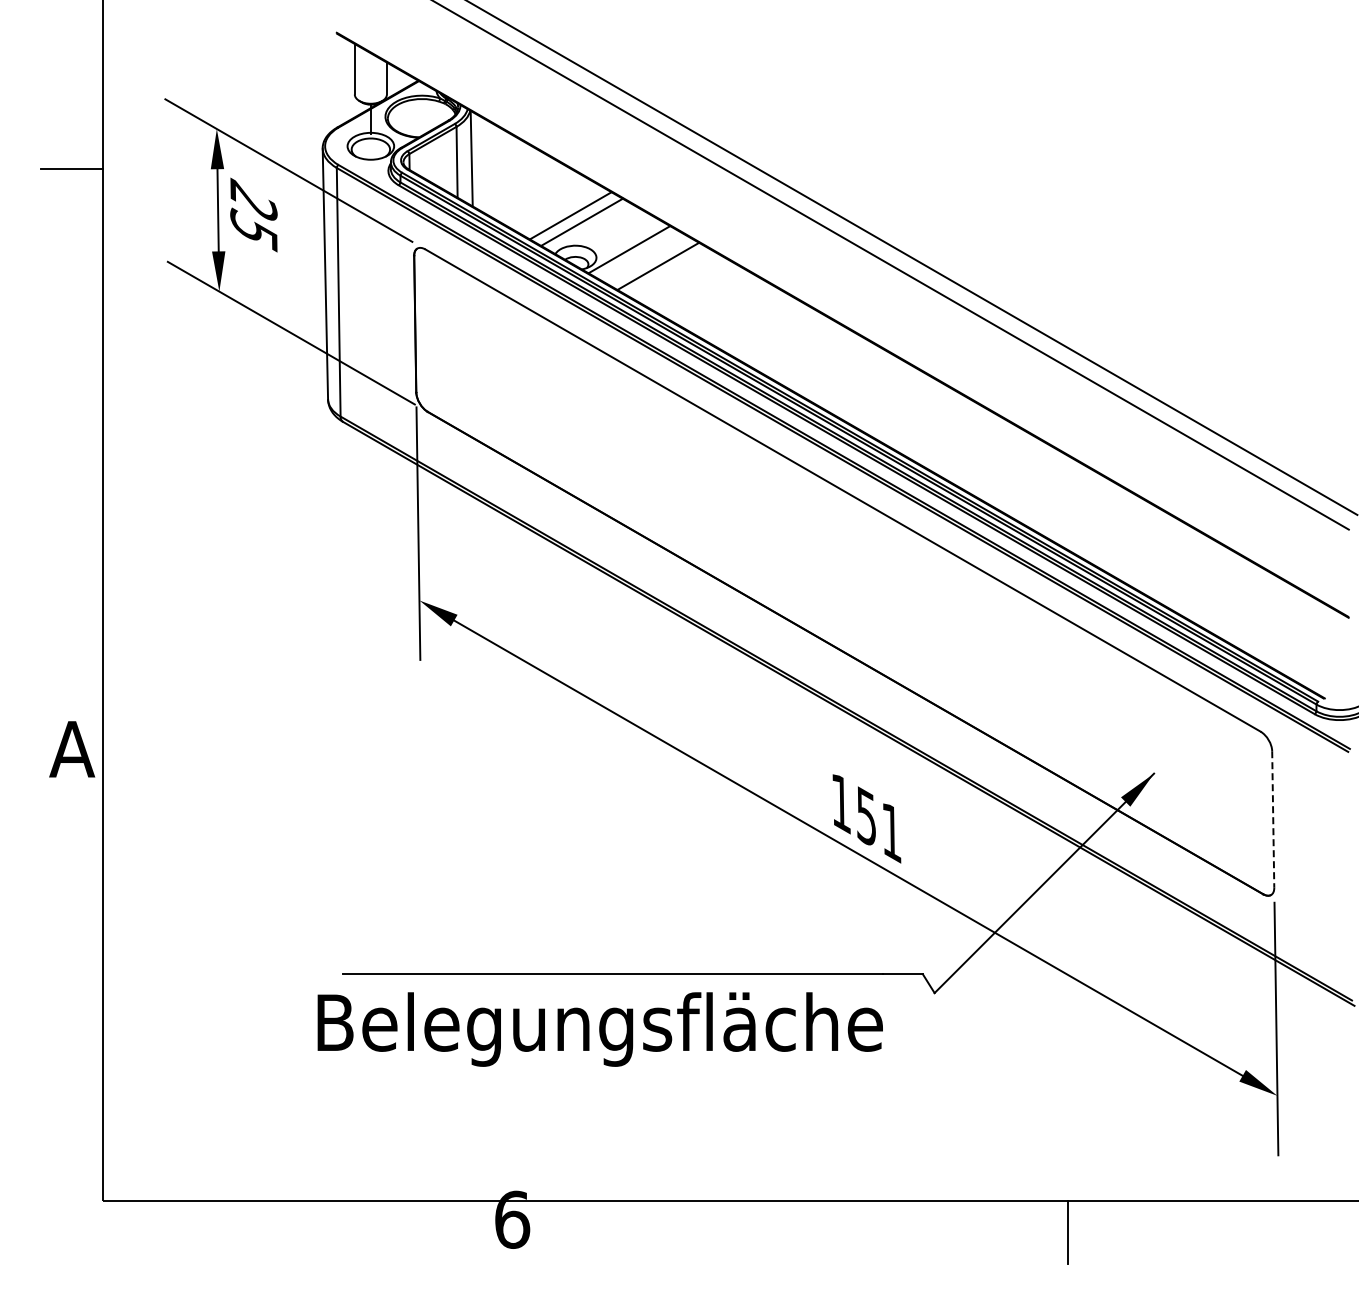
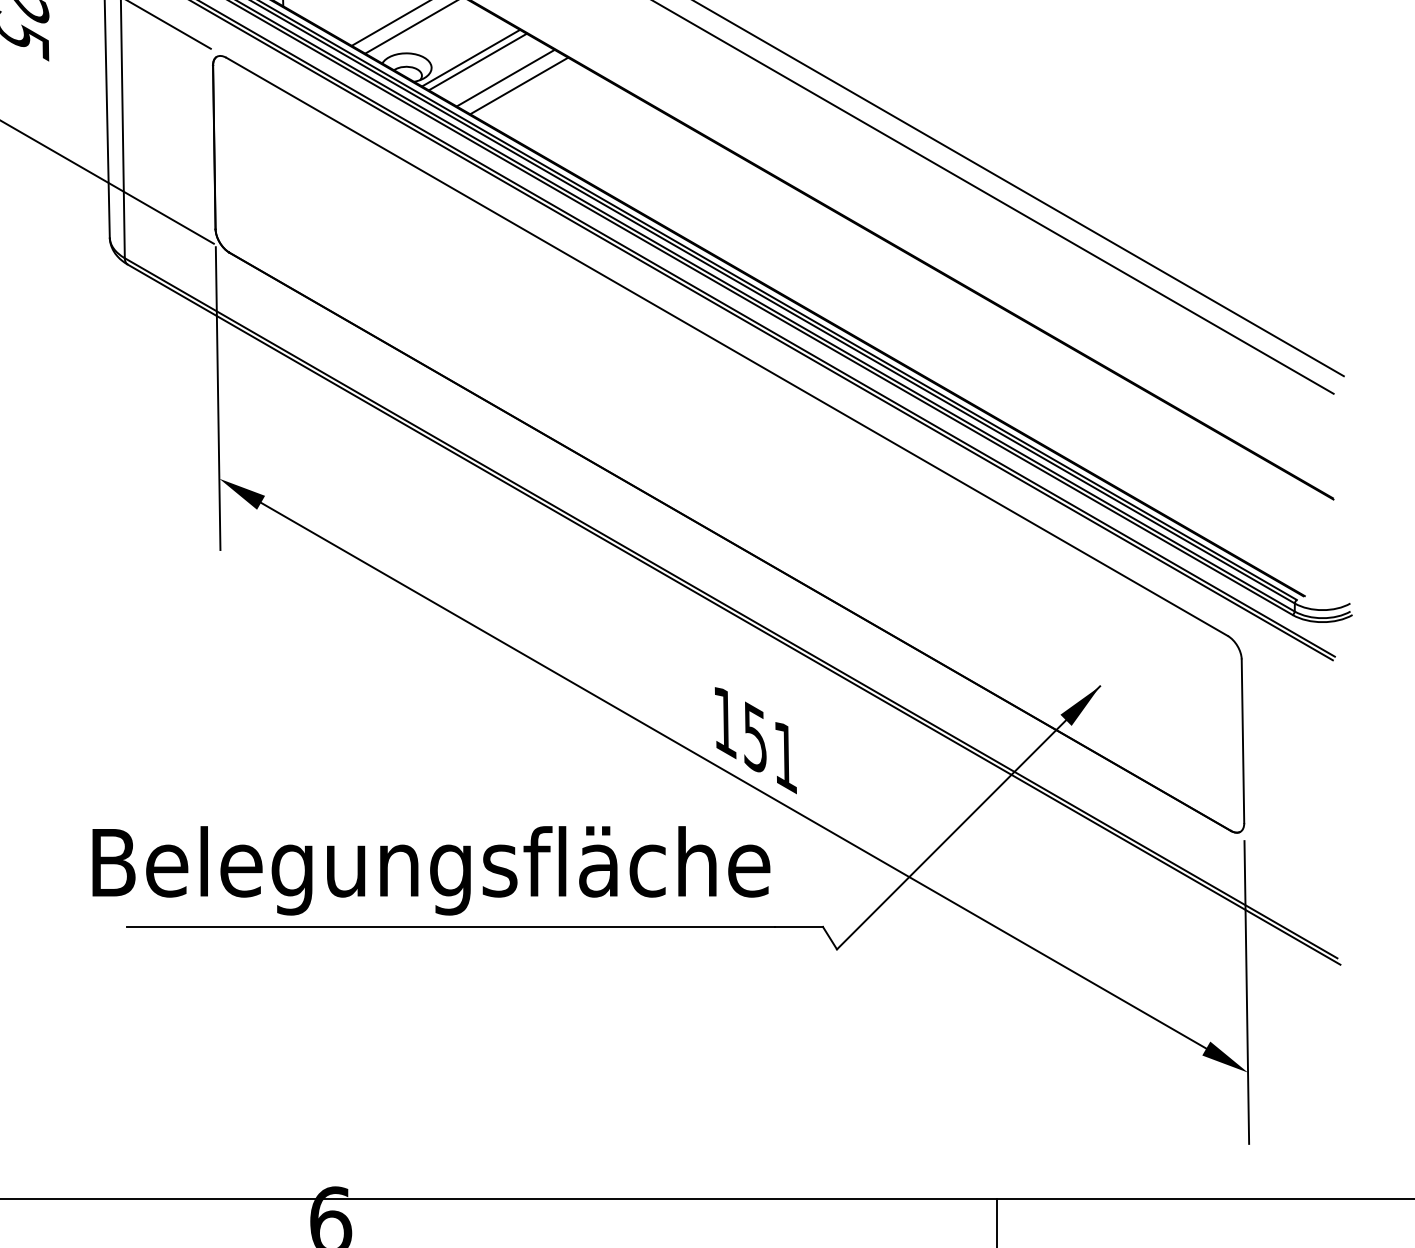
line: (634, 252) -> (477, 61), added
line: (669, 272) -> (519, 85), added
line: (1273, 820) -> (1243, 742), dashed -> solid
text: (599, 1029) -> (430, 870), moved

